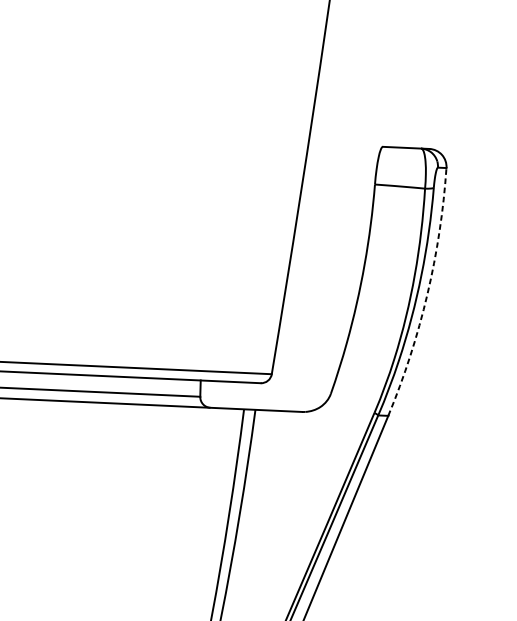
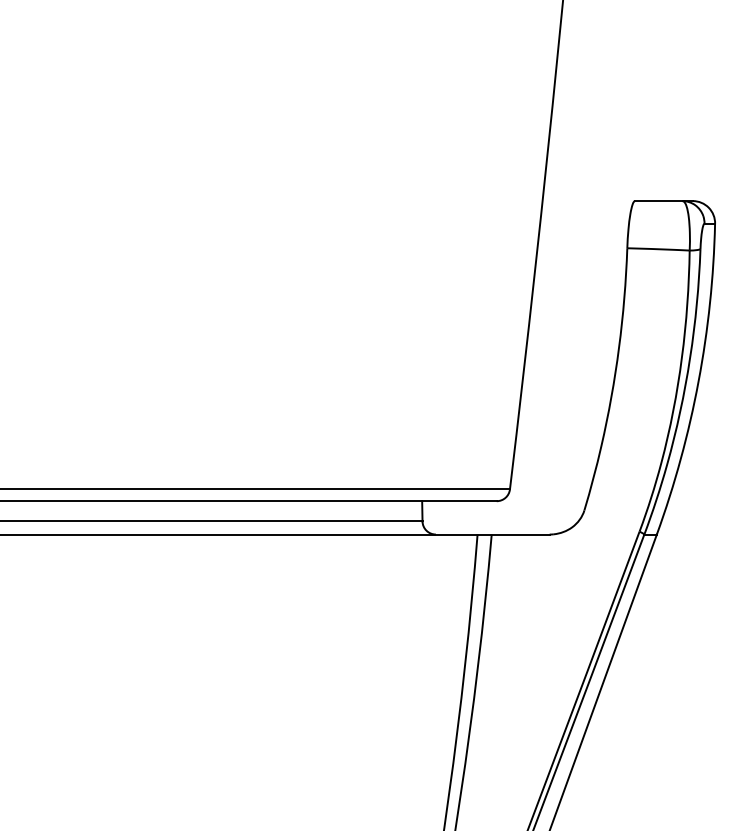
arc: (427, 294) -> (698, 381), dashed -> solid

